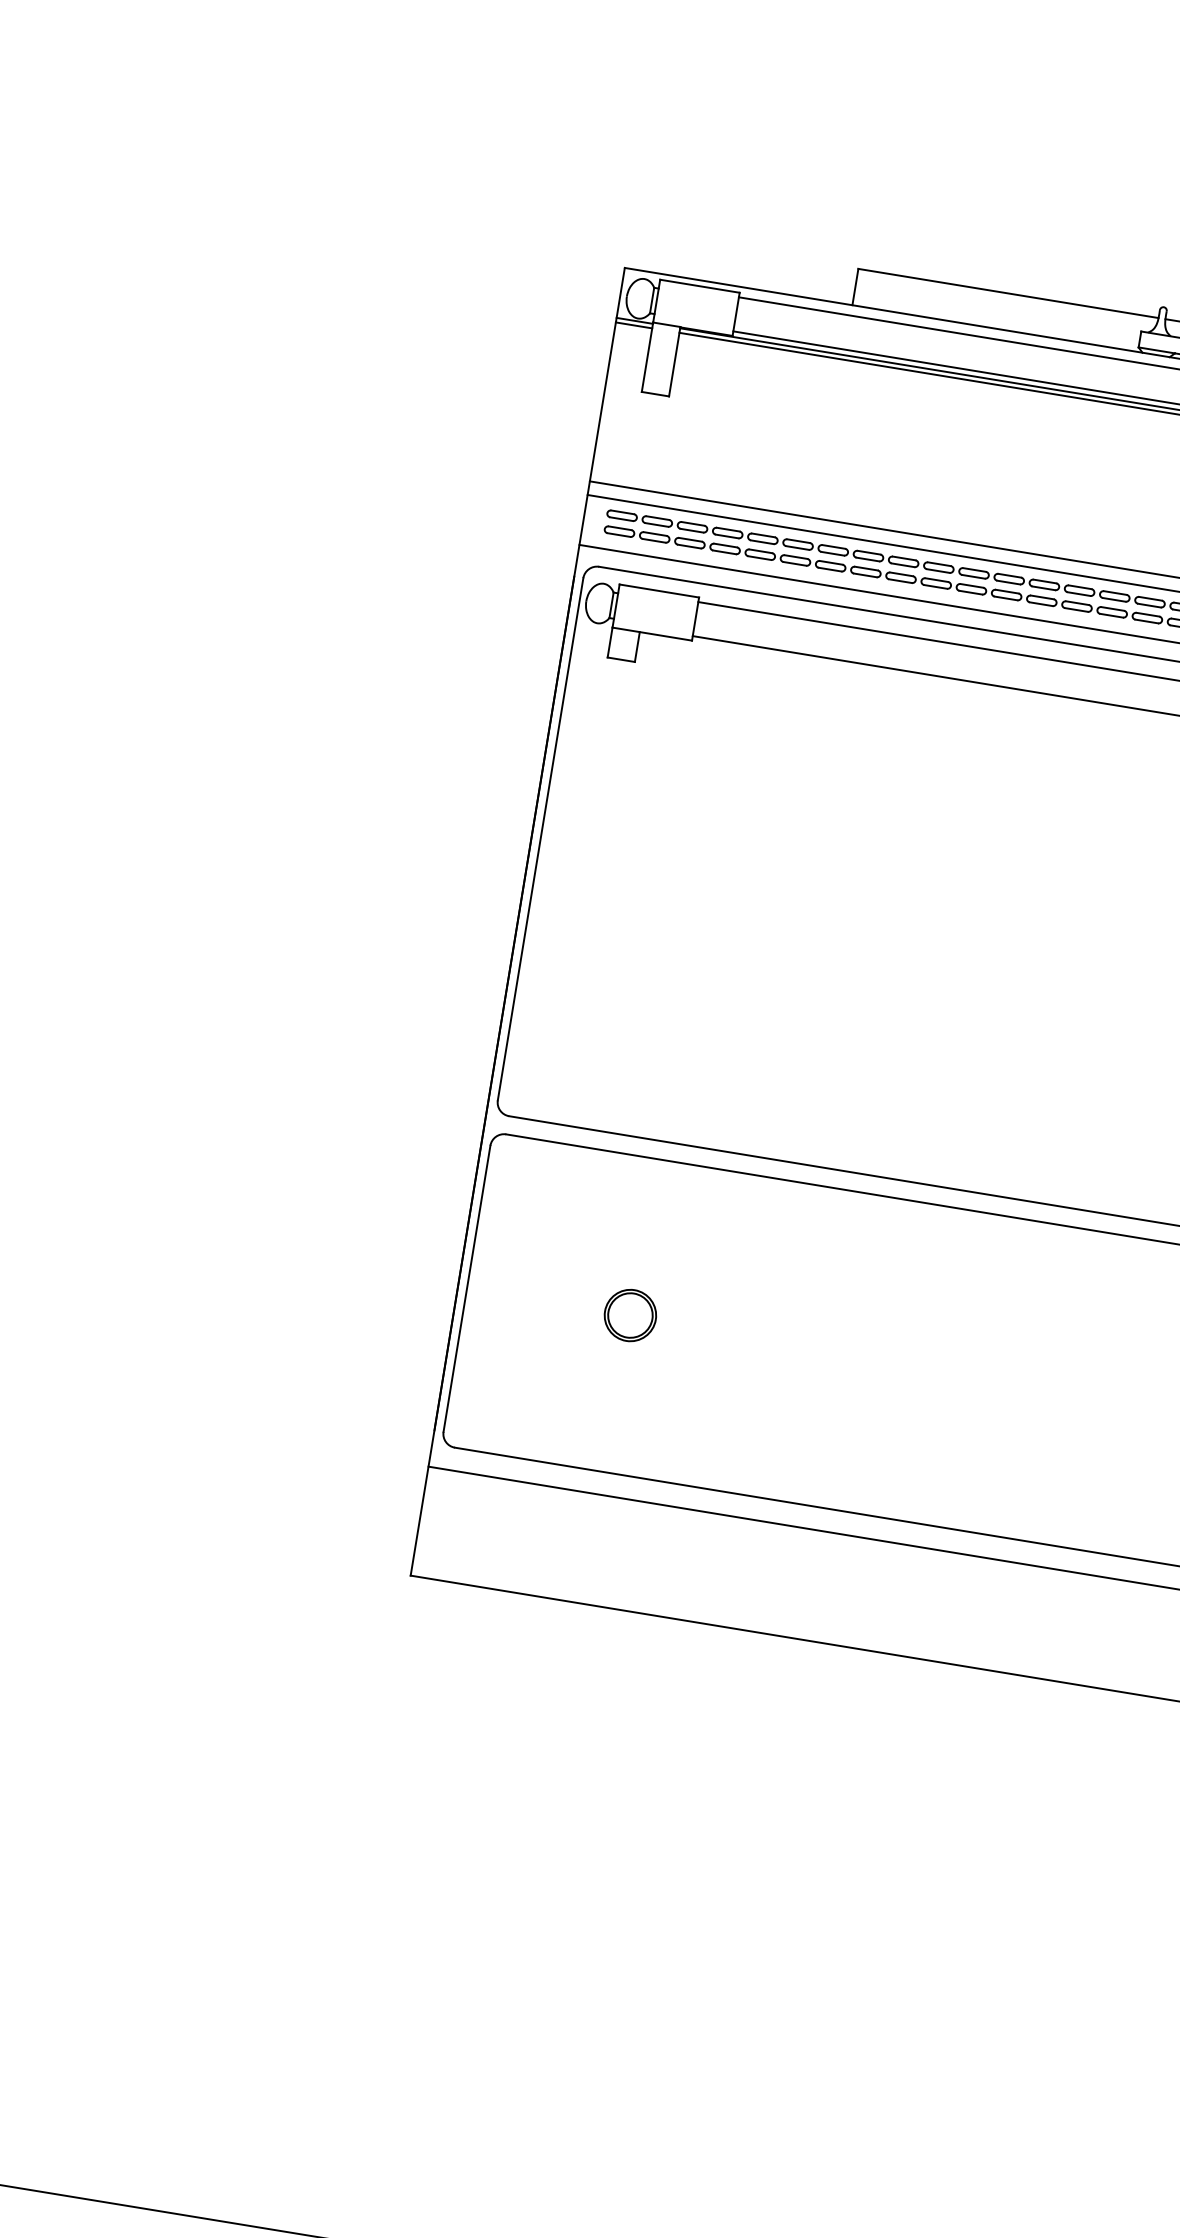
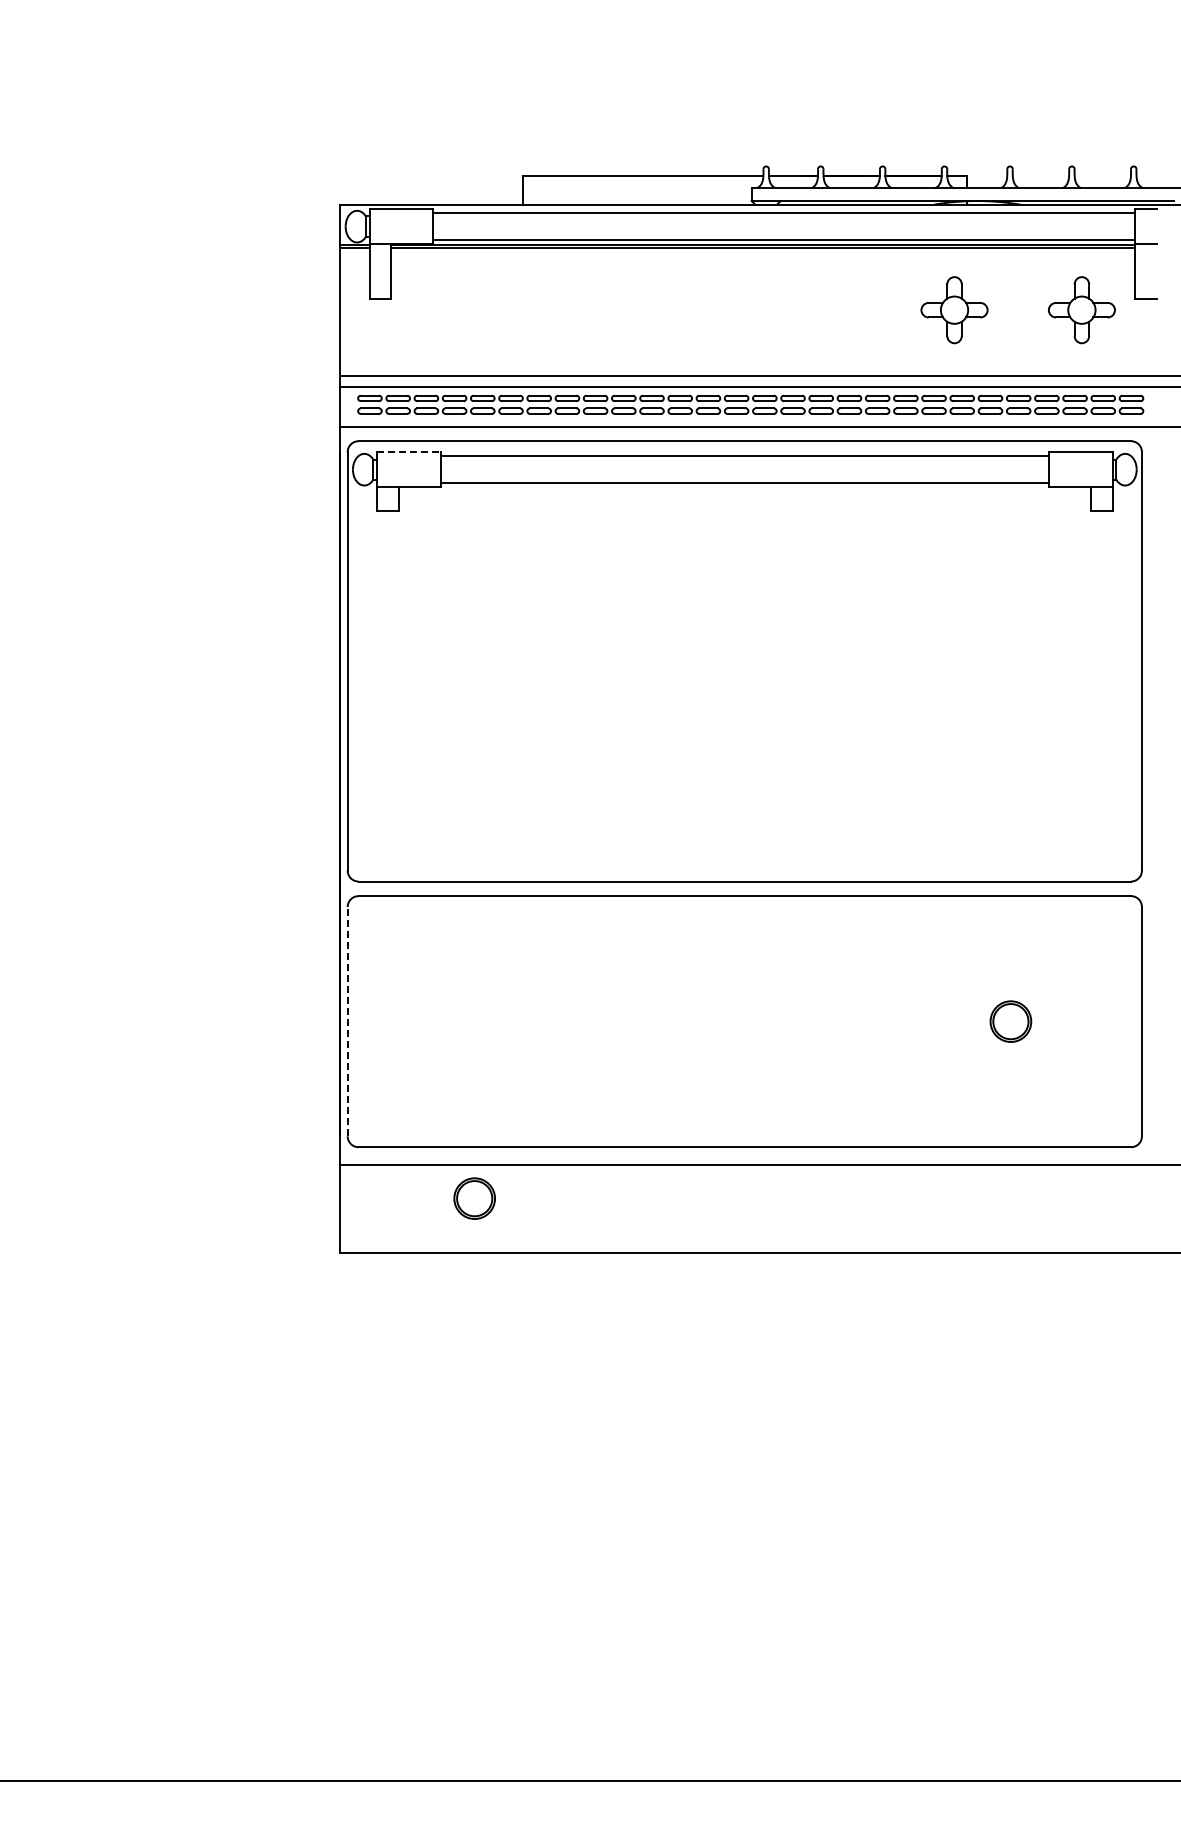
line: (659, 591) -> (408, 452), solid -> dashed
line: (466, 1288) -> (347, 1021), solid -> dashed
part: (630, 1315) -> (474, 1198), moved

